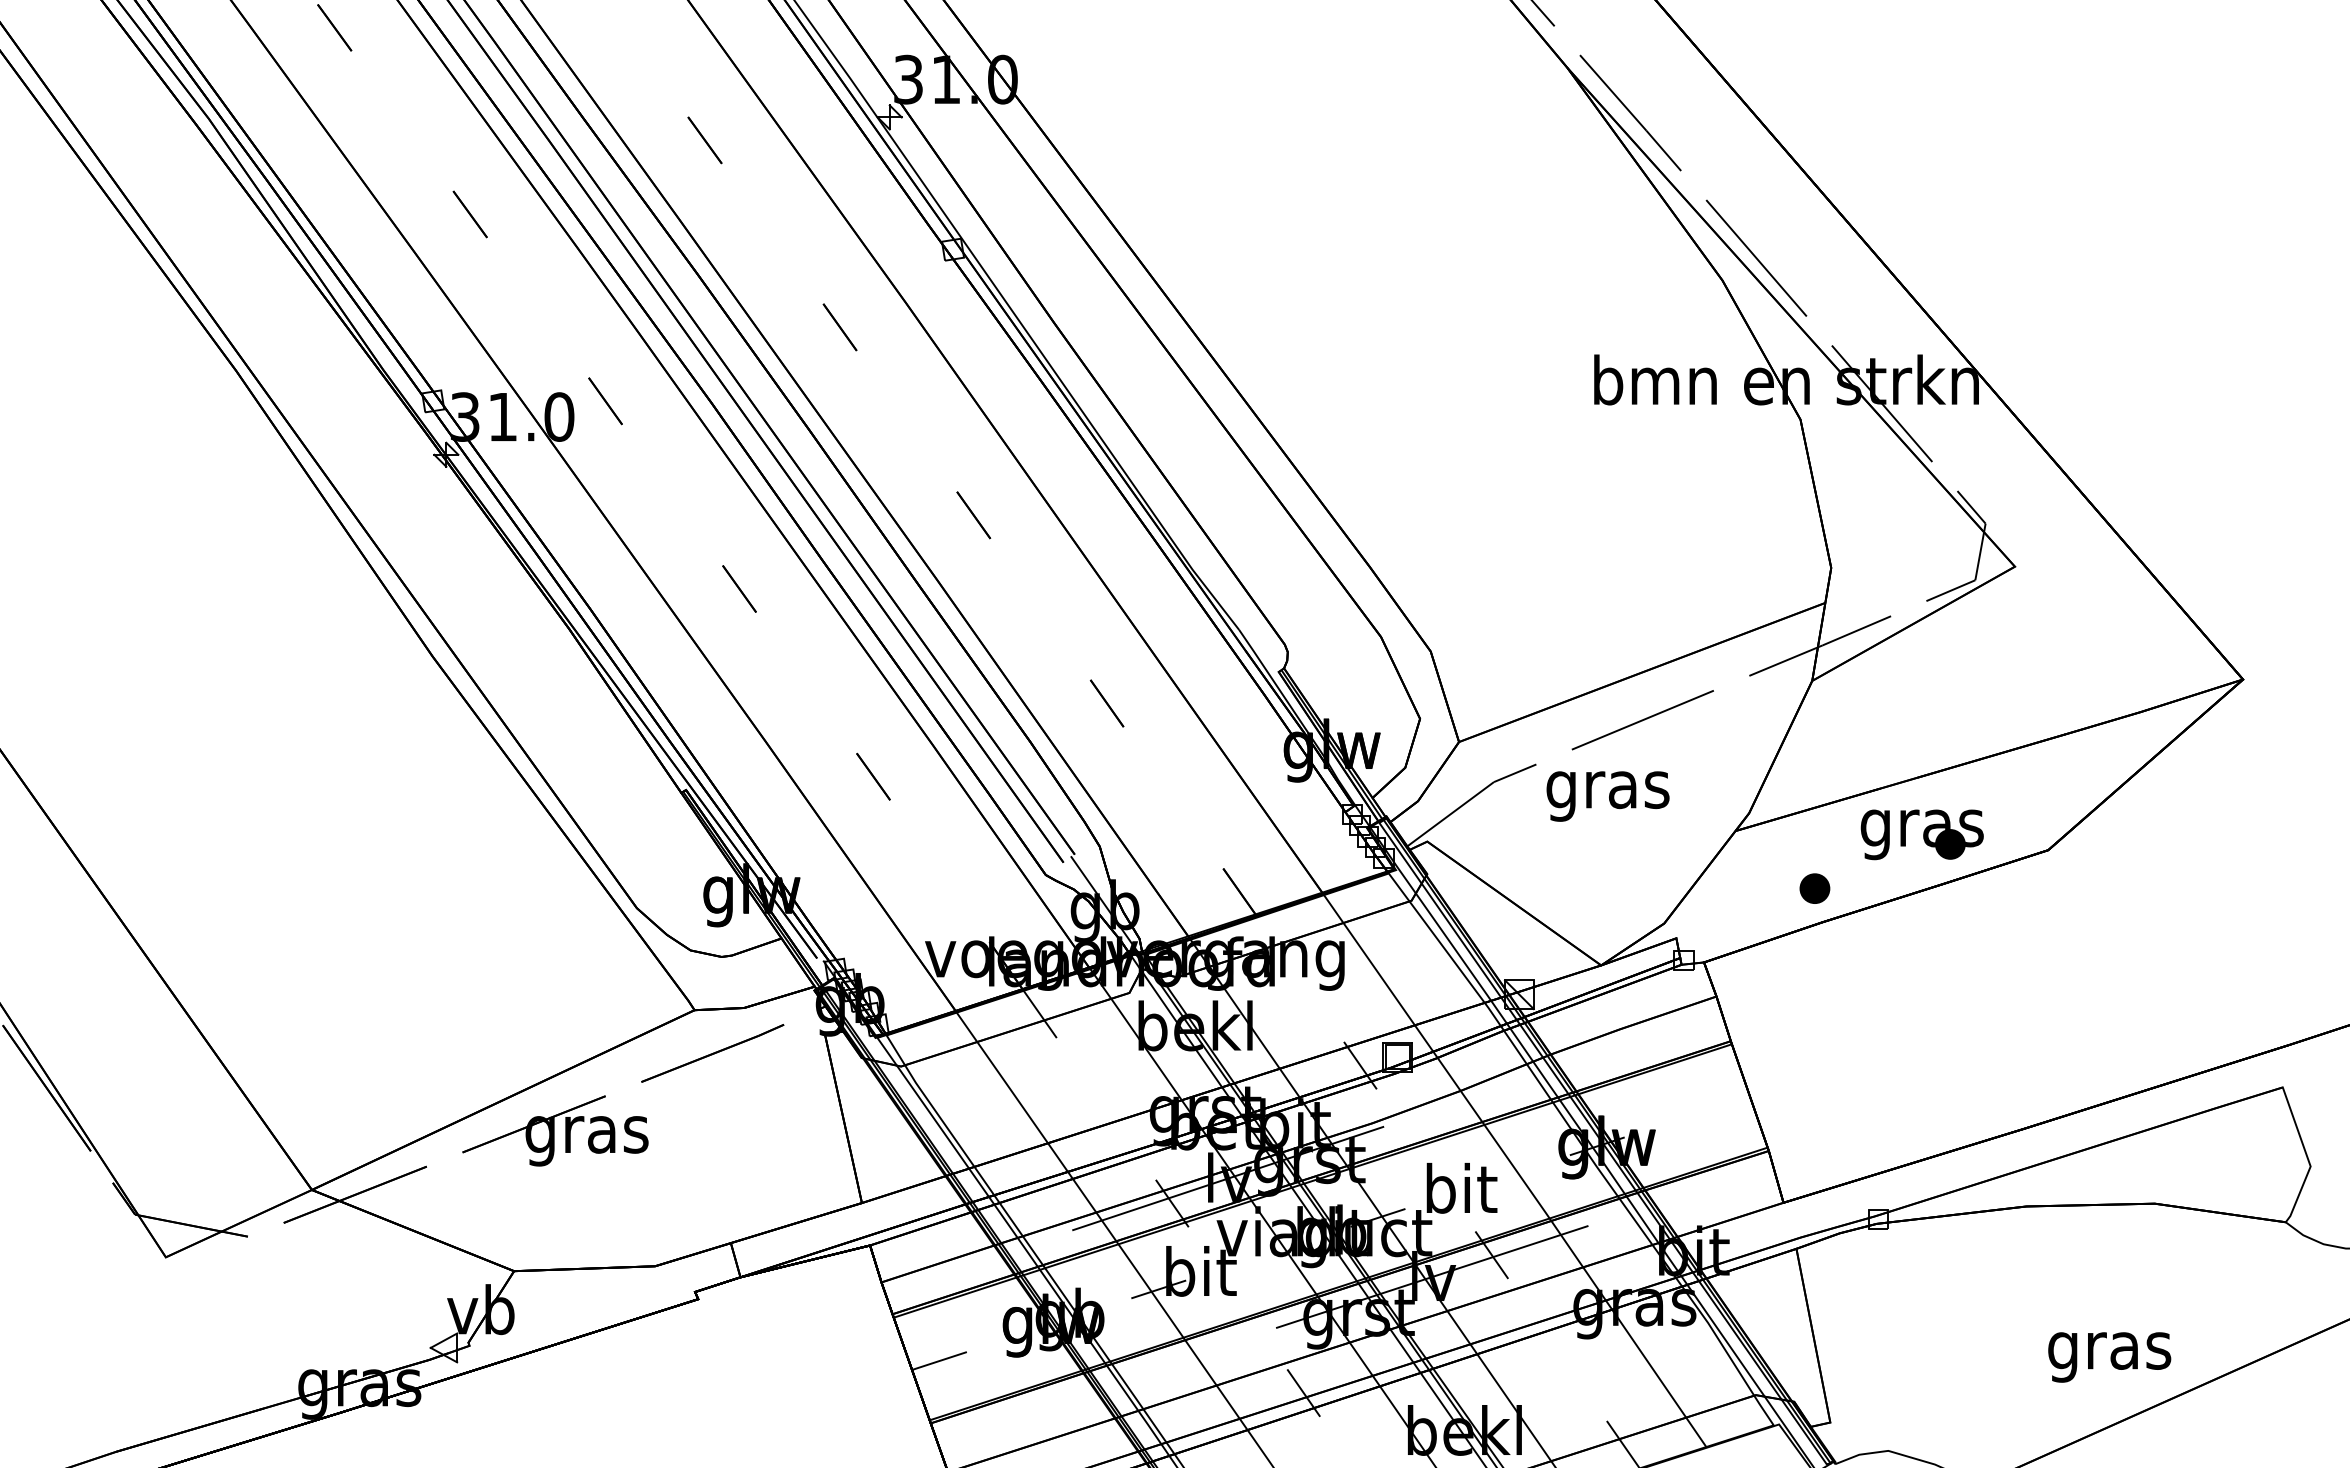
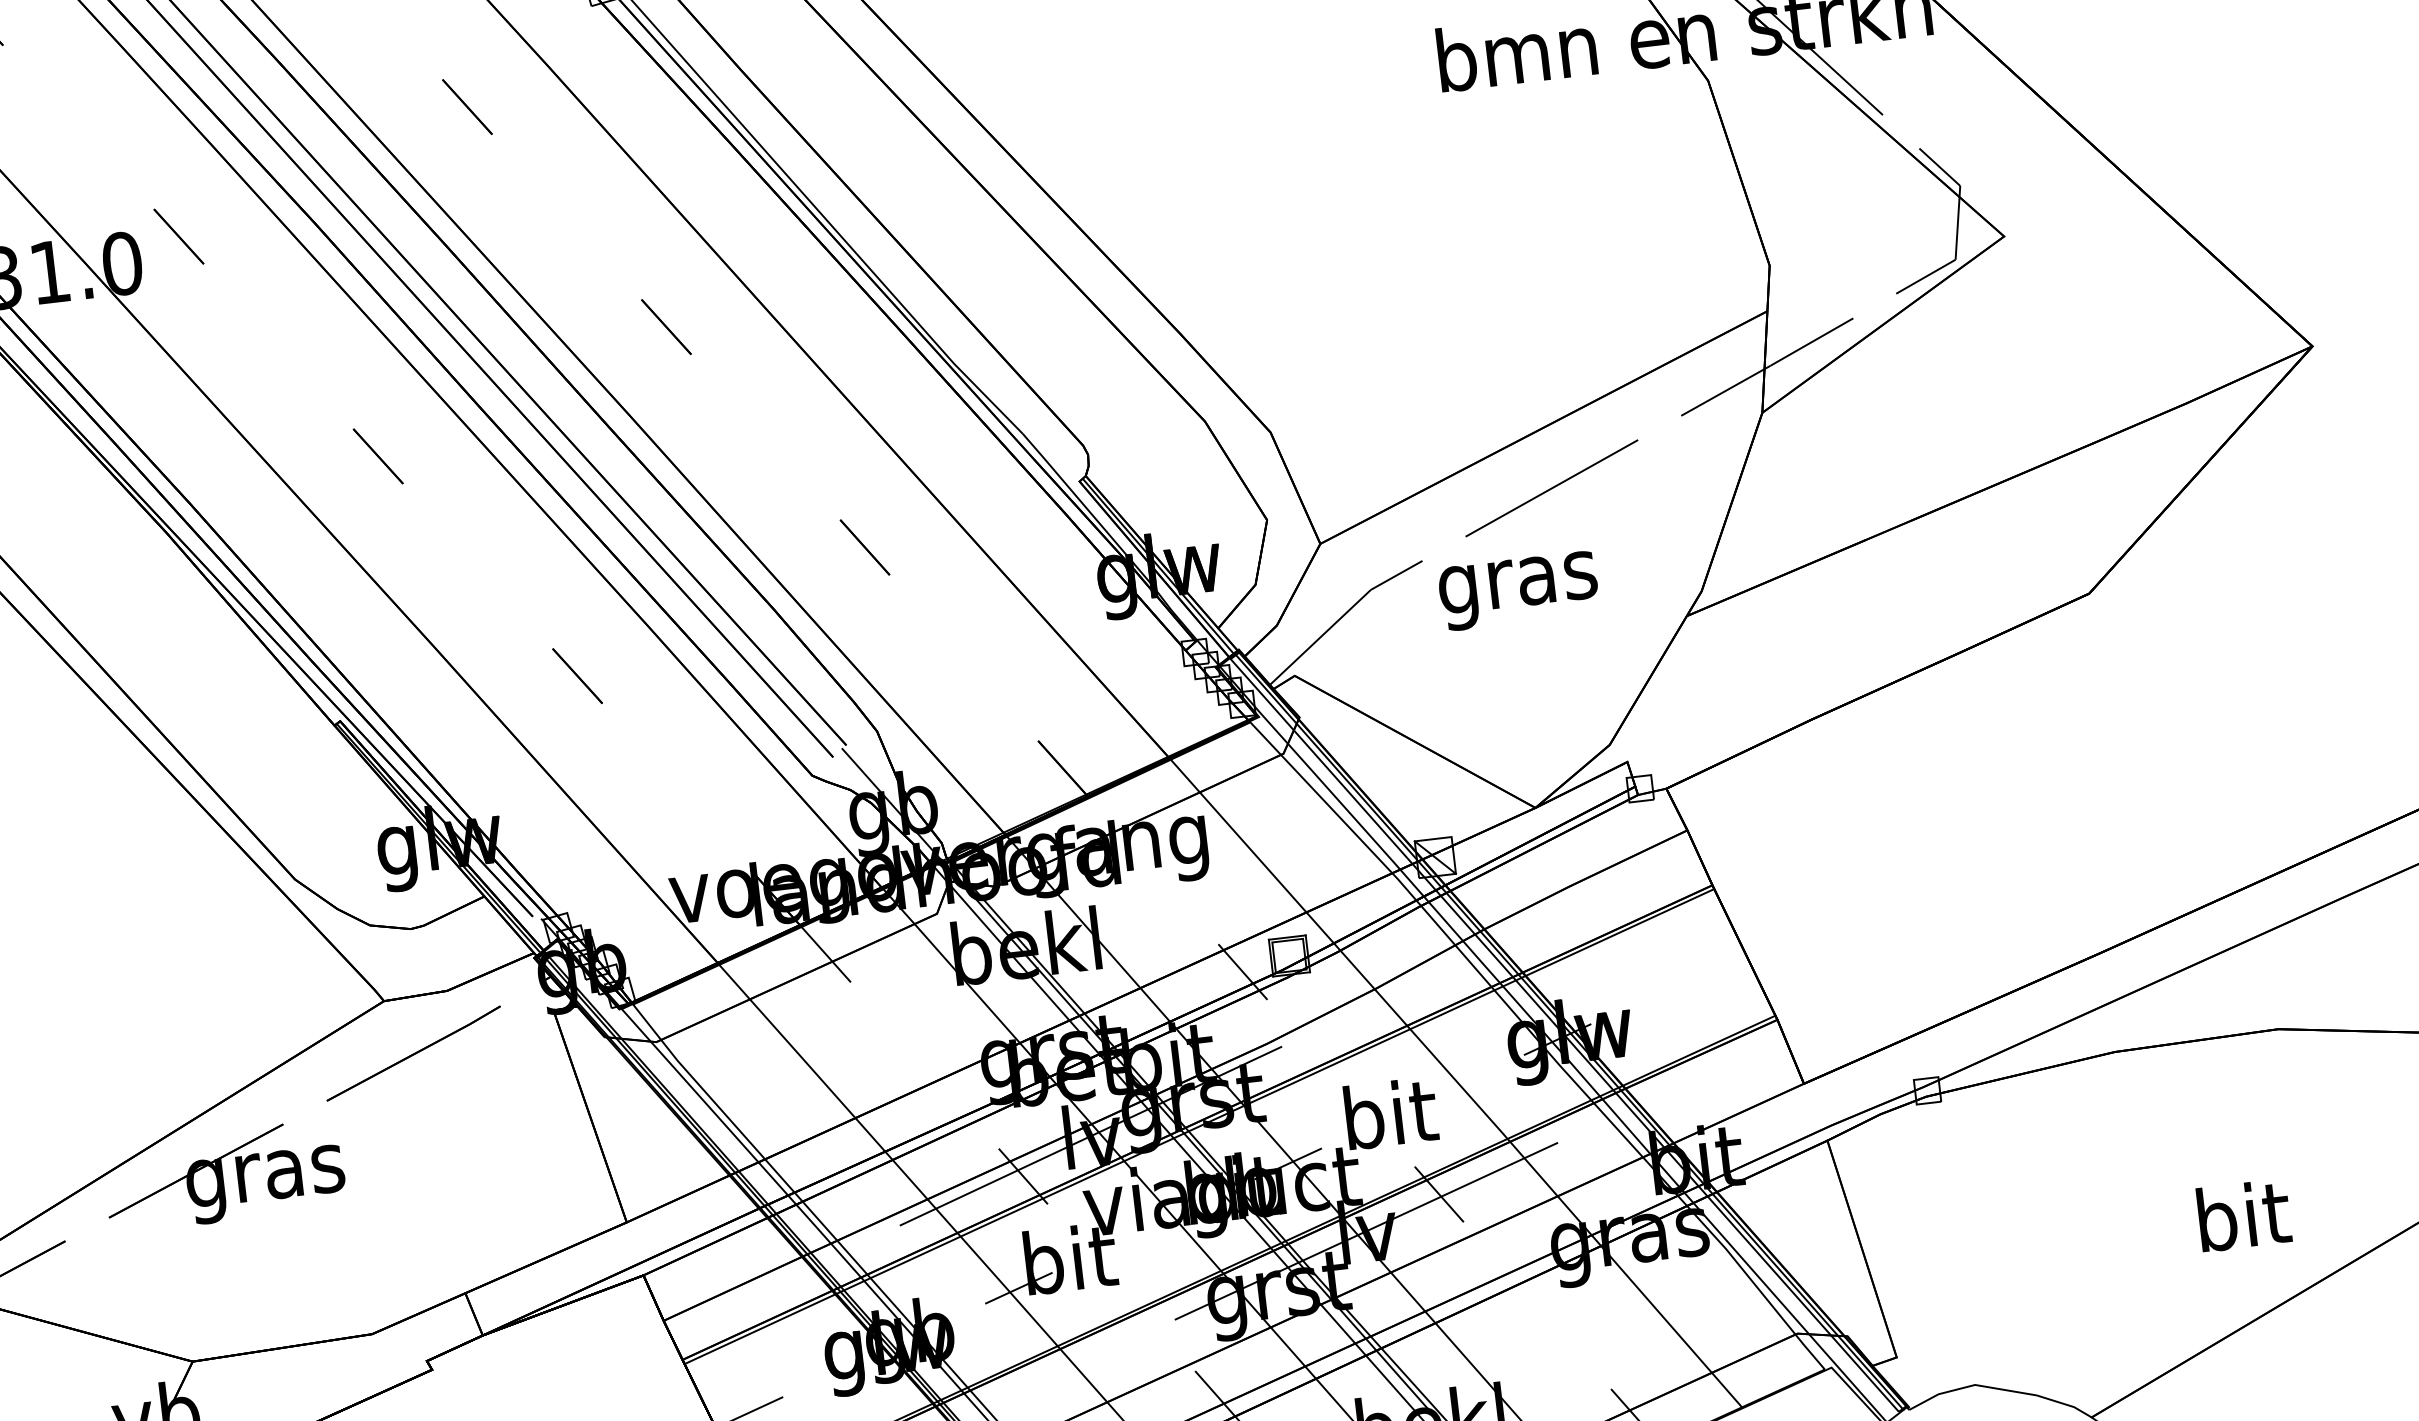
part: (1921, 834) -> (1924, 592), removed
part: (1814, 888) -> (1796, 677), removed
text: (2109, 1350) -> (2242, 1223), gras -> bit

